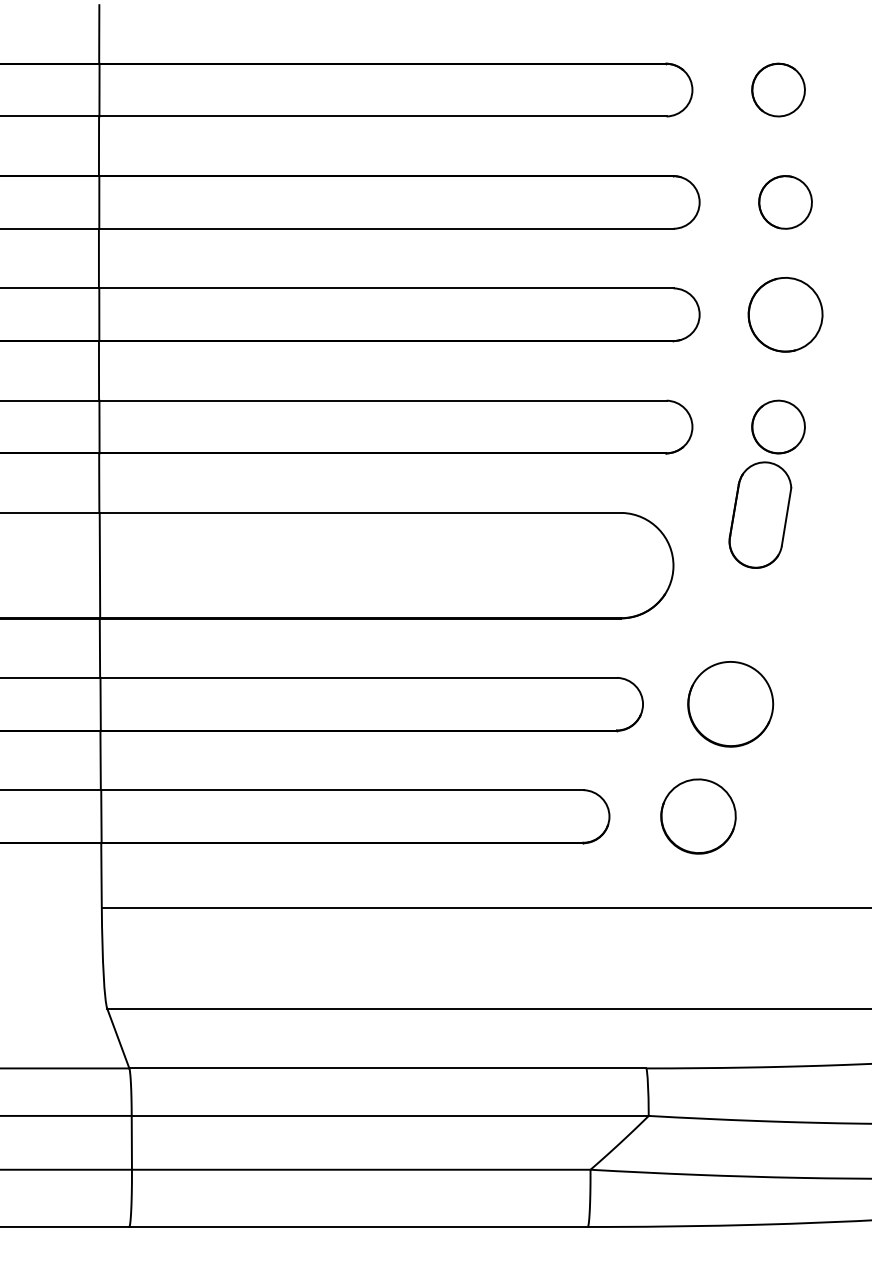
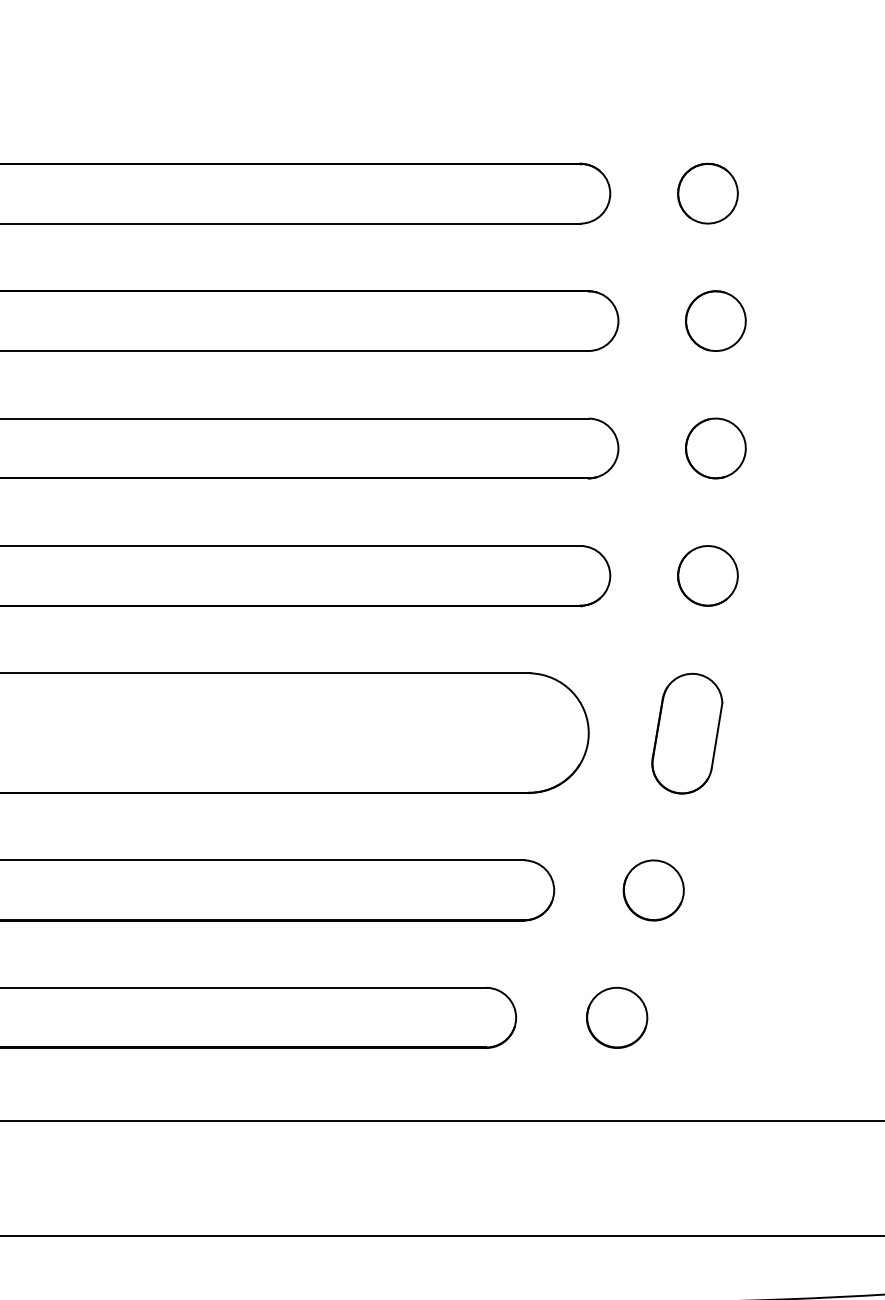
part: (785, 314) -> (715, 448), size x0.71
part: (760, 514) -> (687, 732), moved
part: (730, 704) -> (653, 890), size x0.62
part: (698, 816) -> (617, 1017), size x0.71

